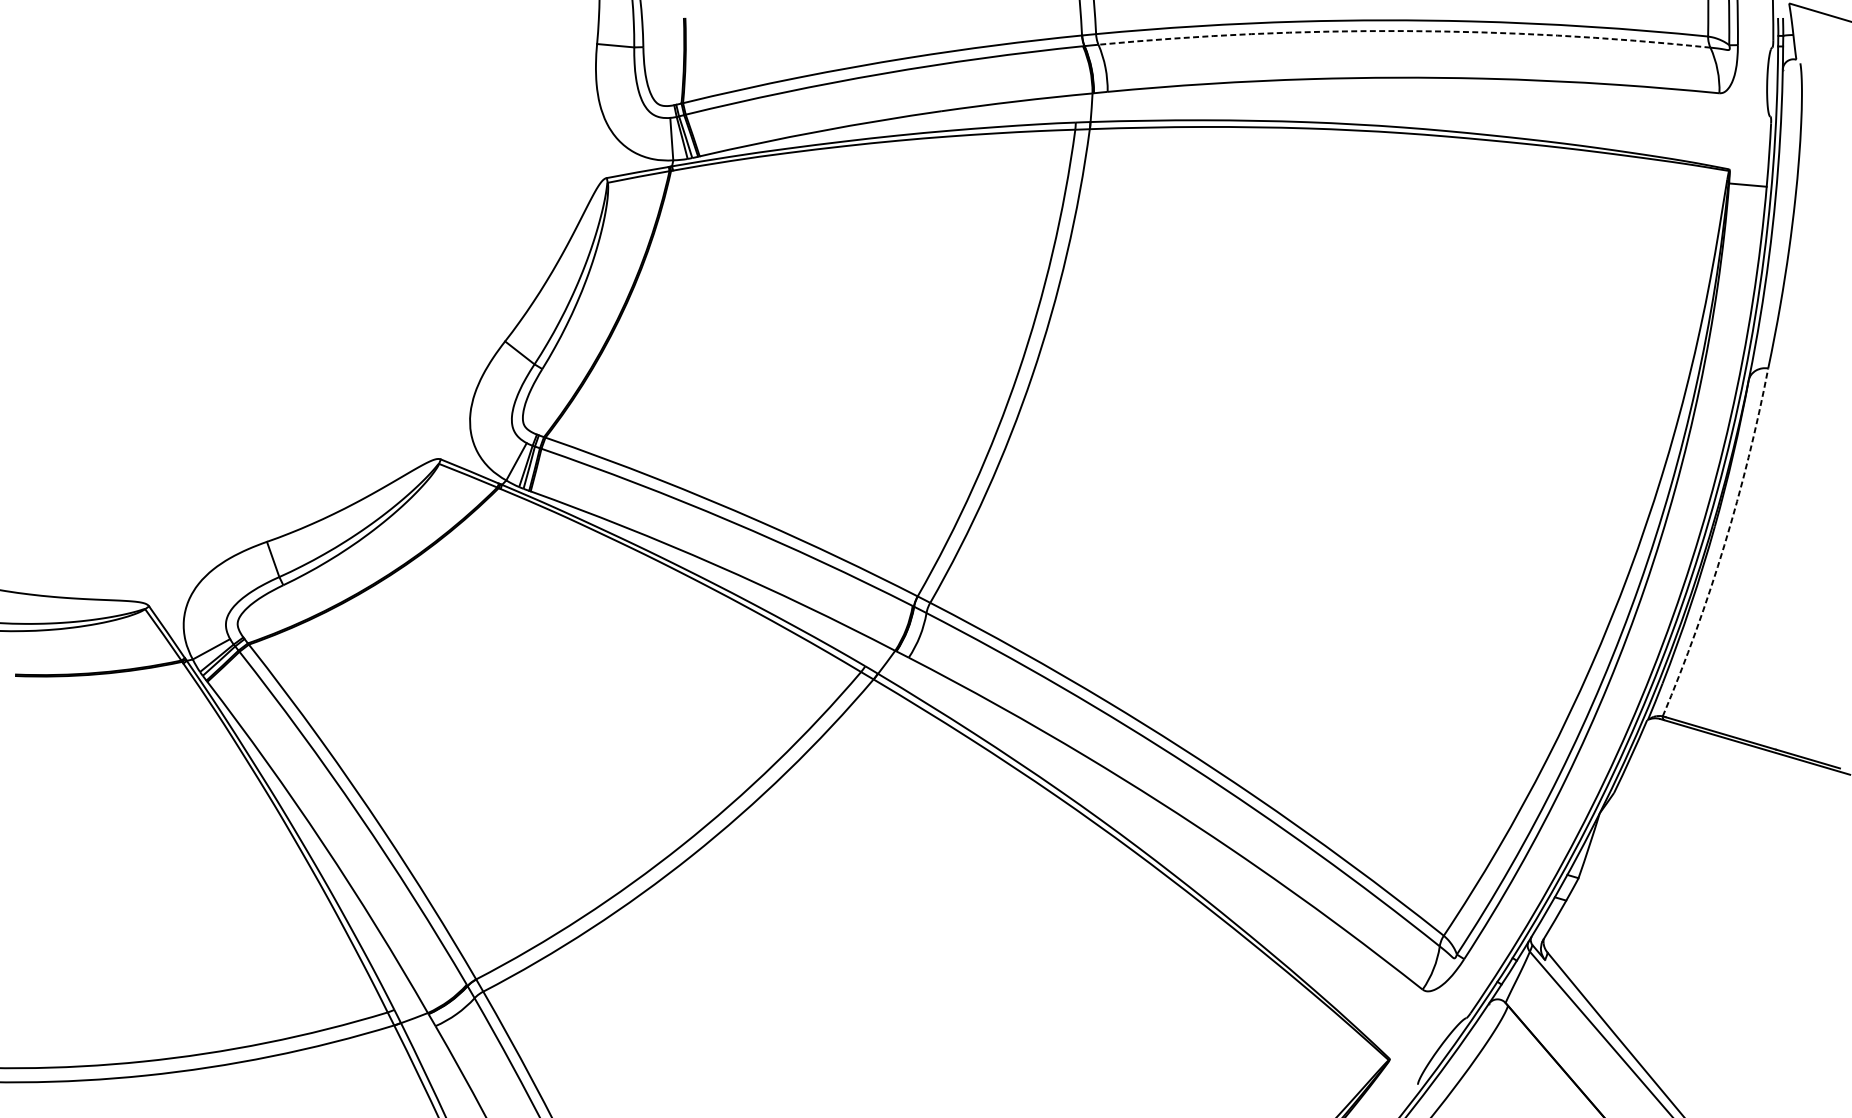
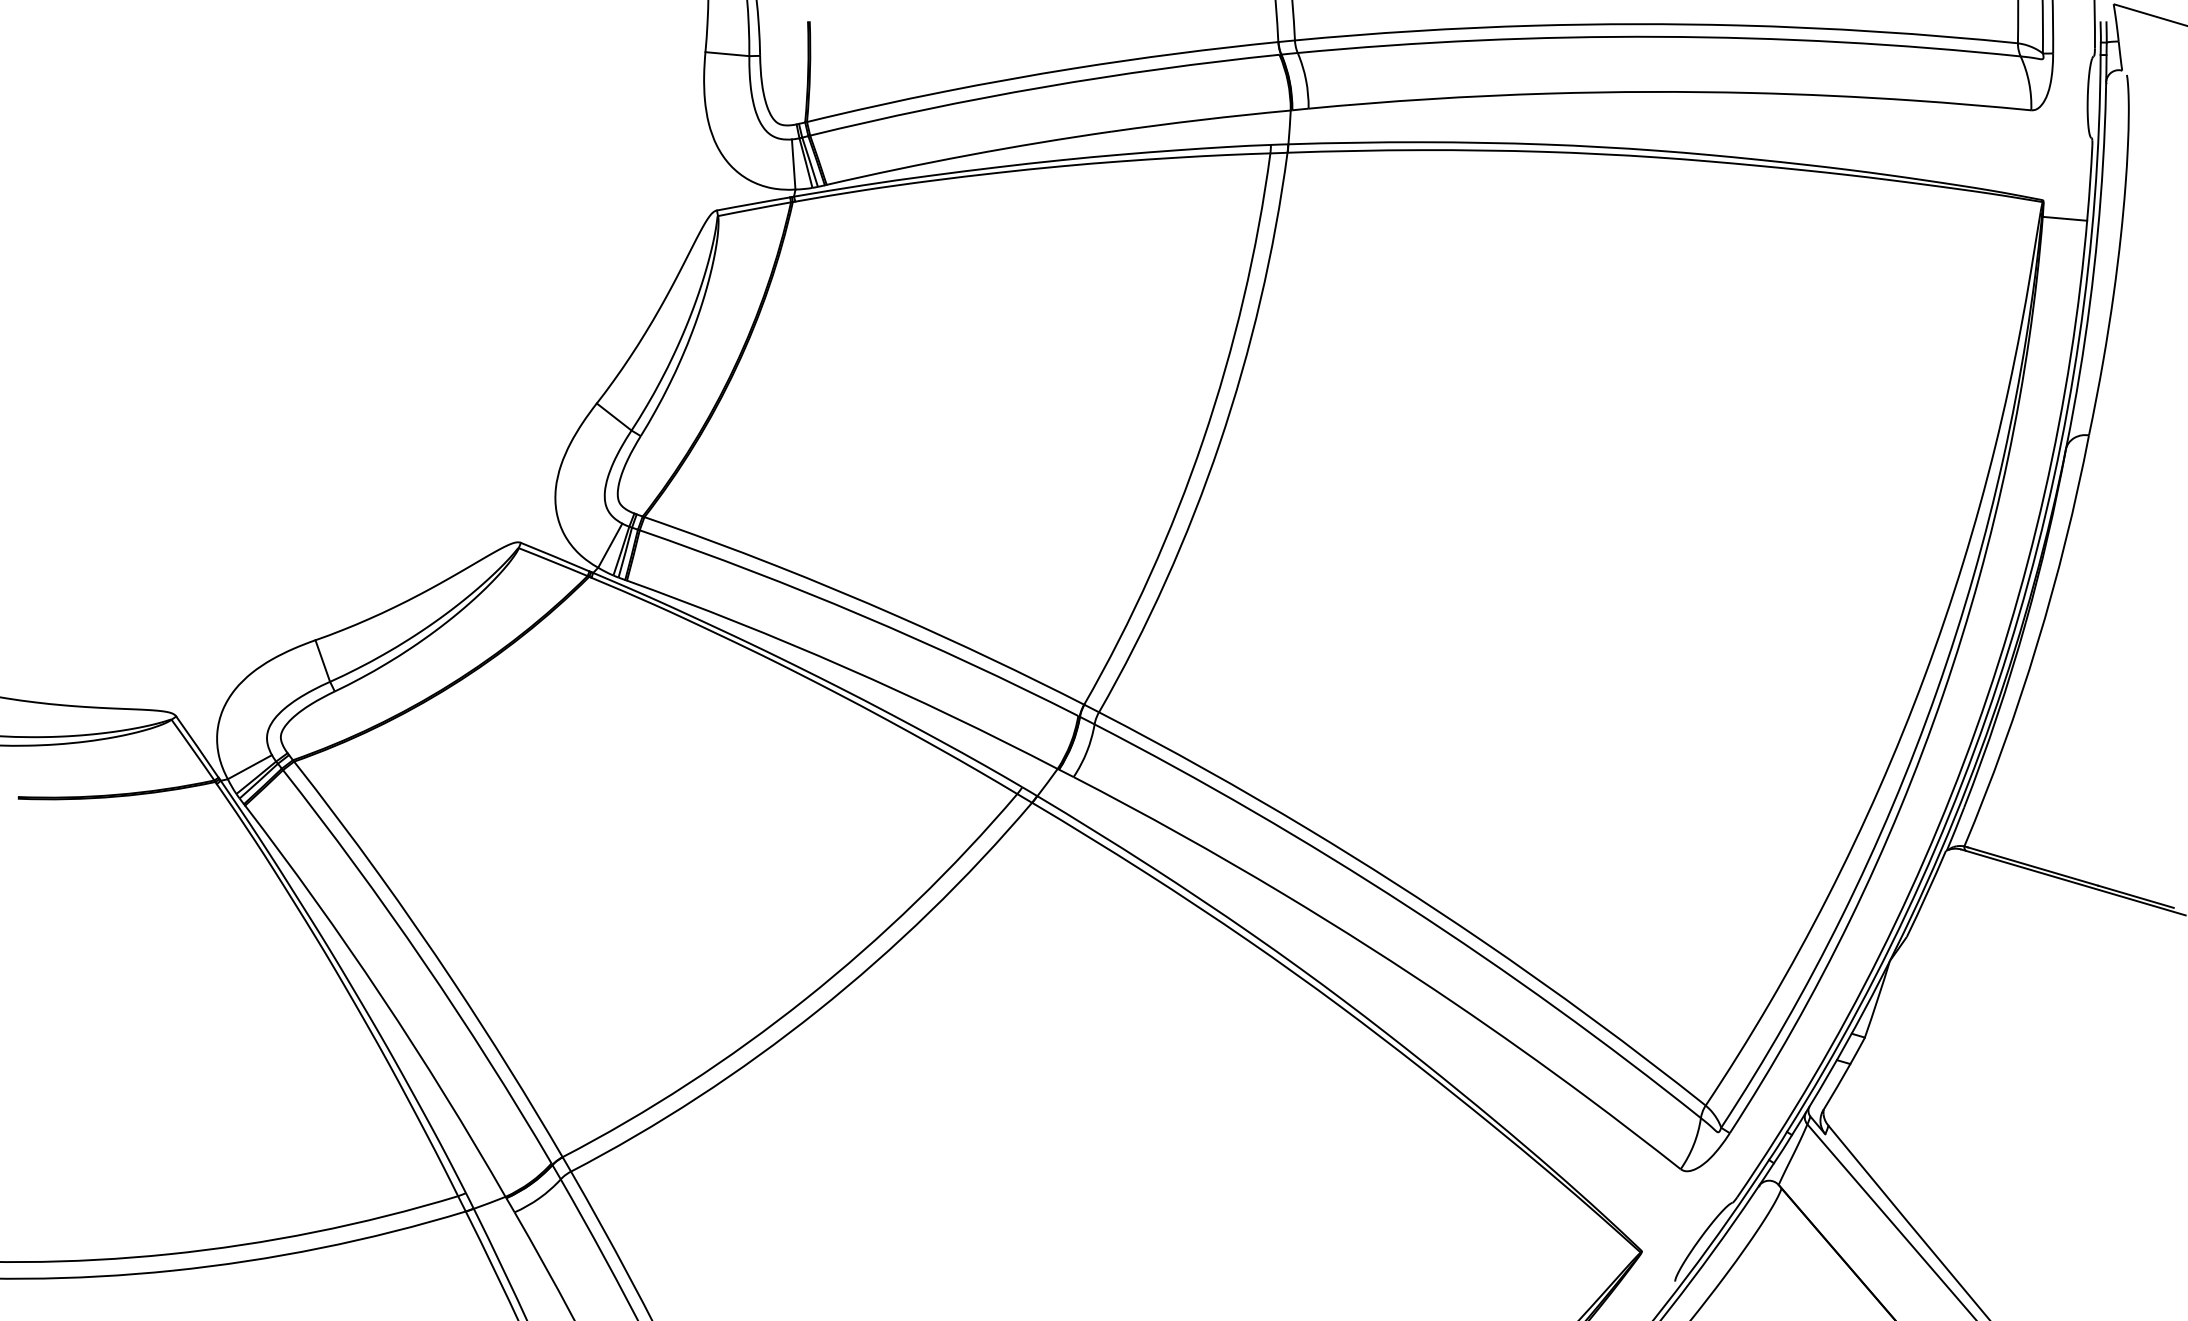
arc: (1404, 30) -> (1659, 36), dashed -> solid
arc: (1724, 545) -> (2037, 644), dashed -> solid

